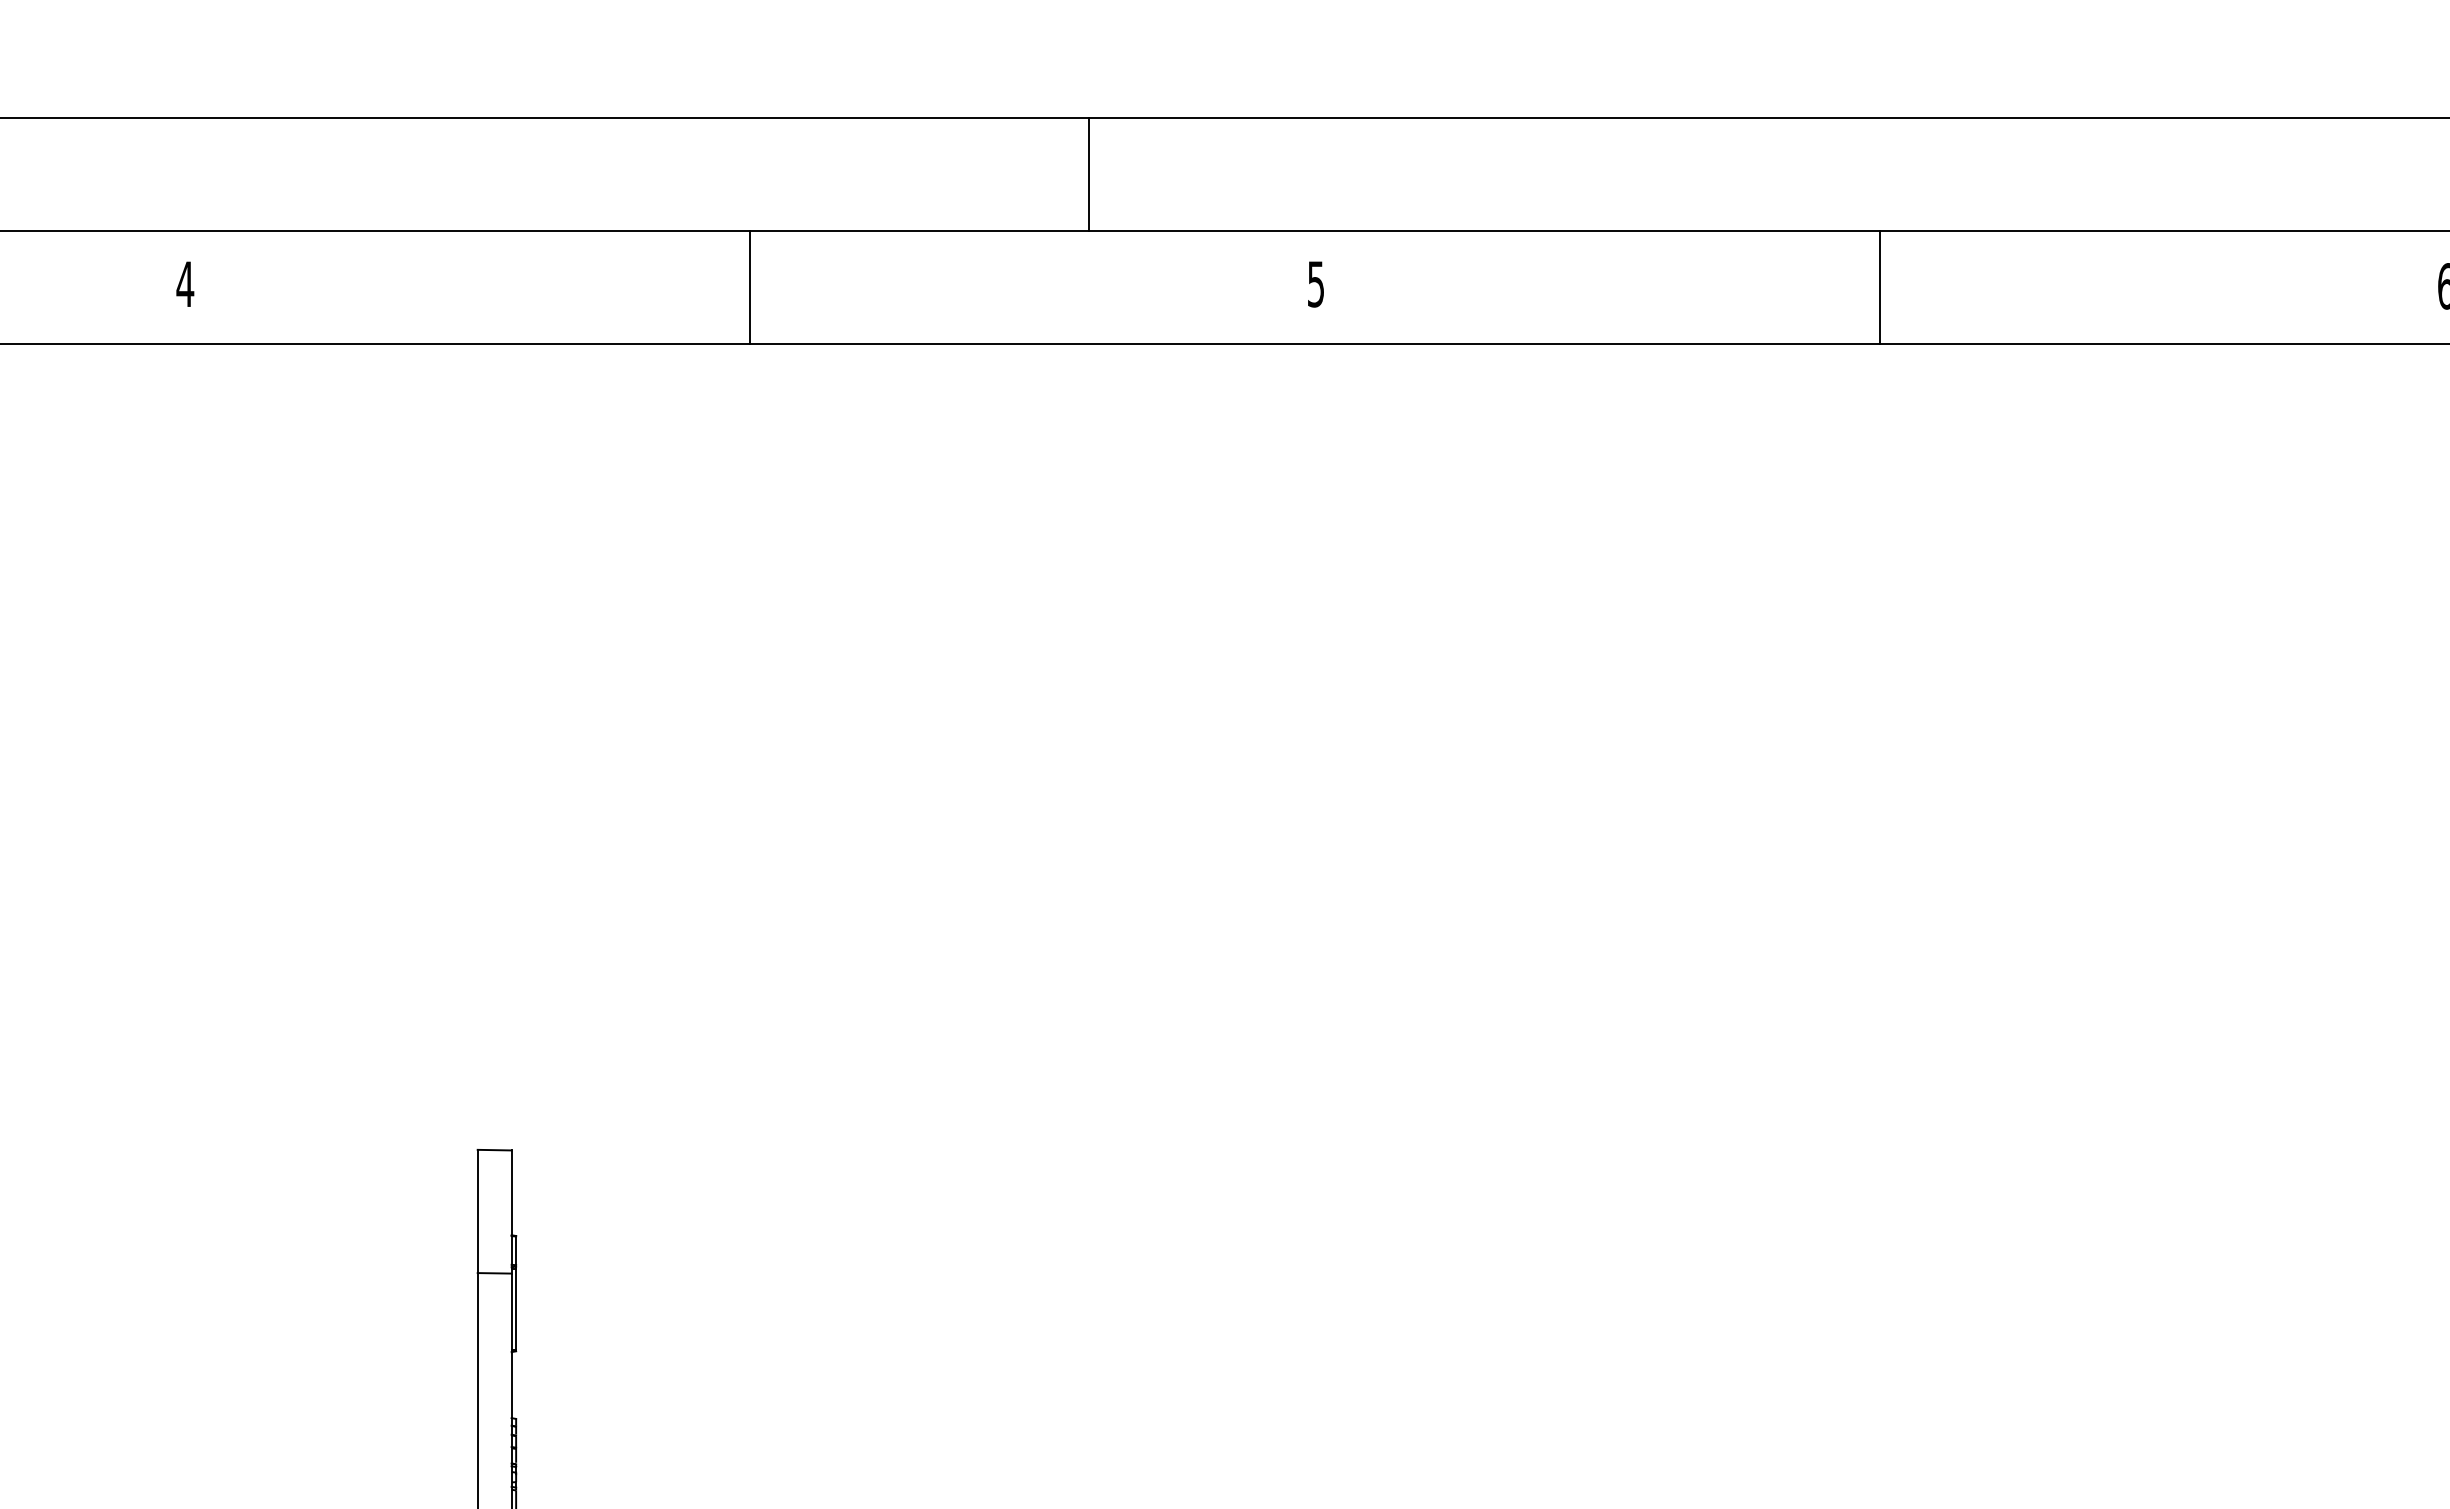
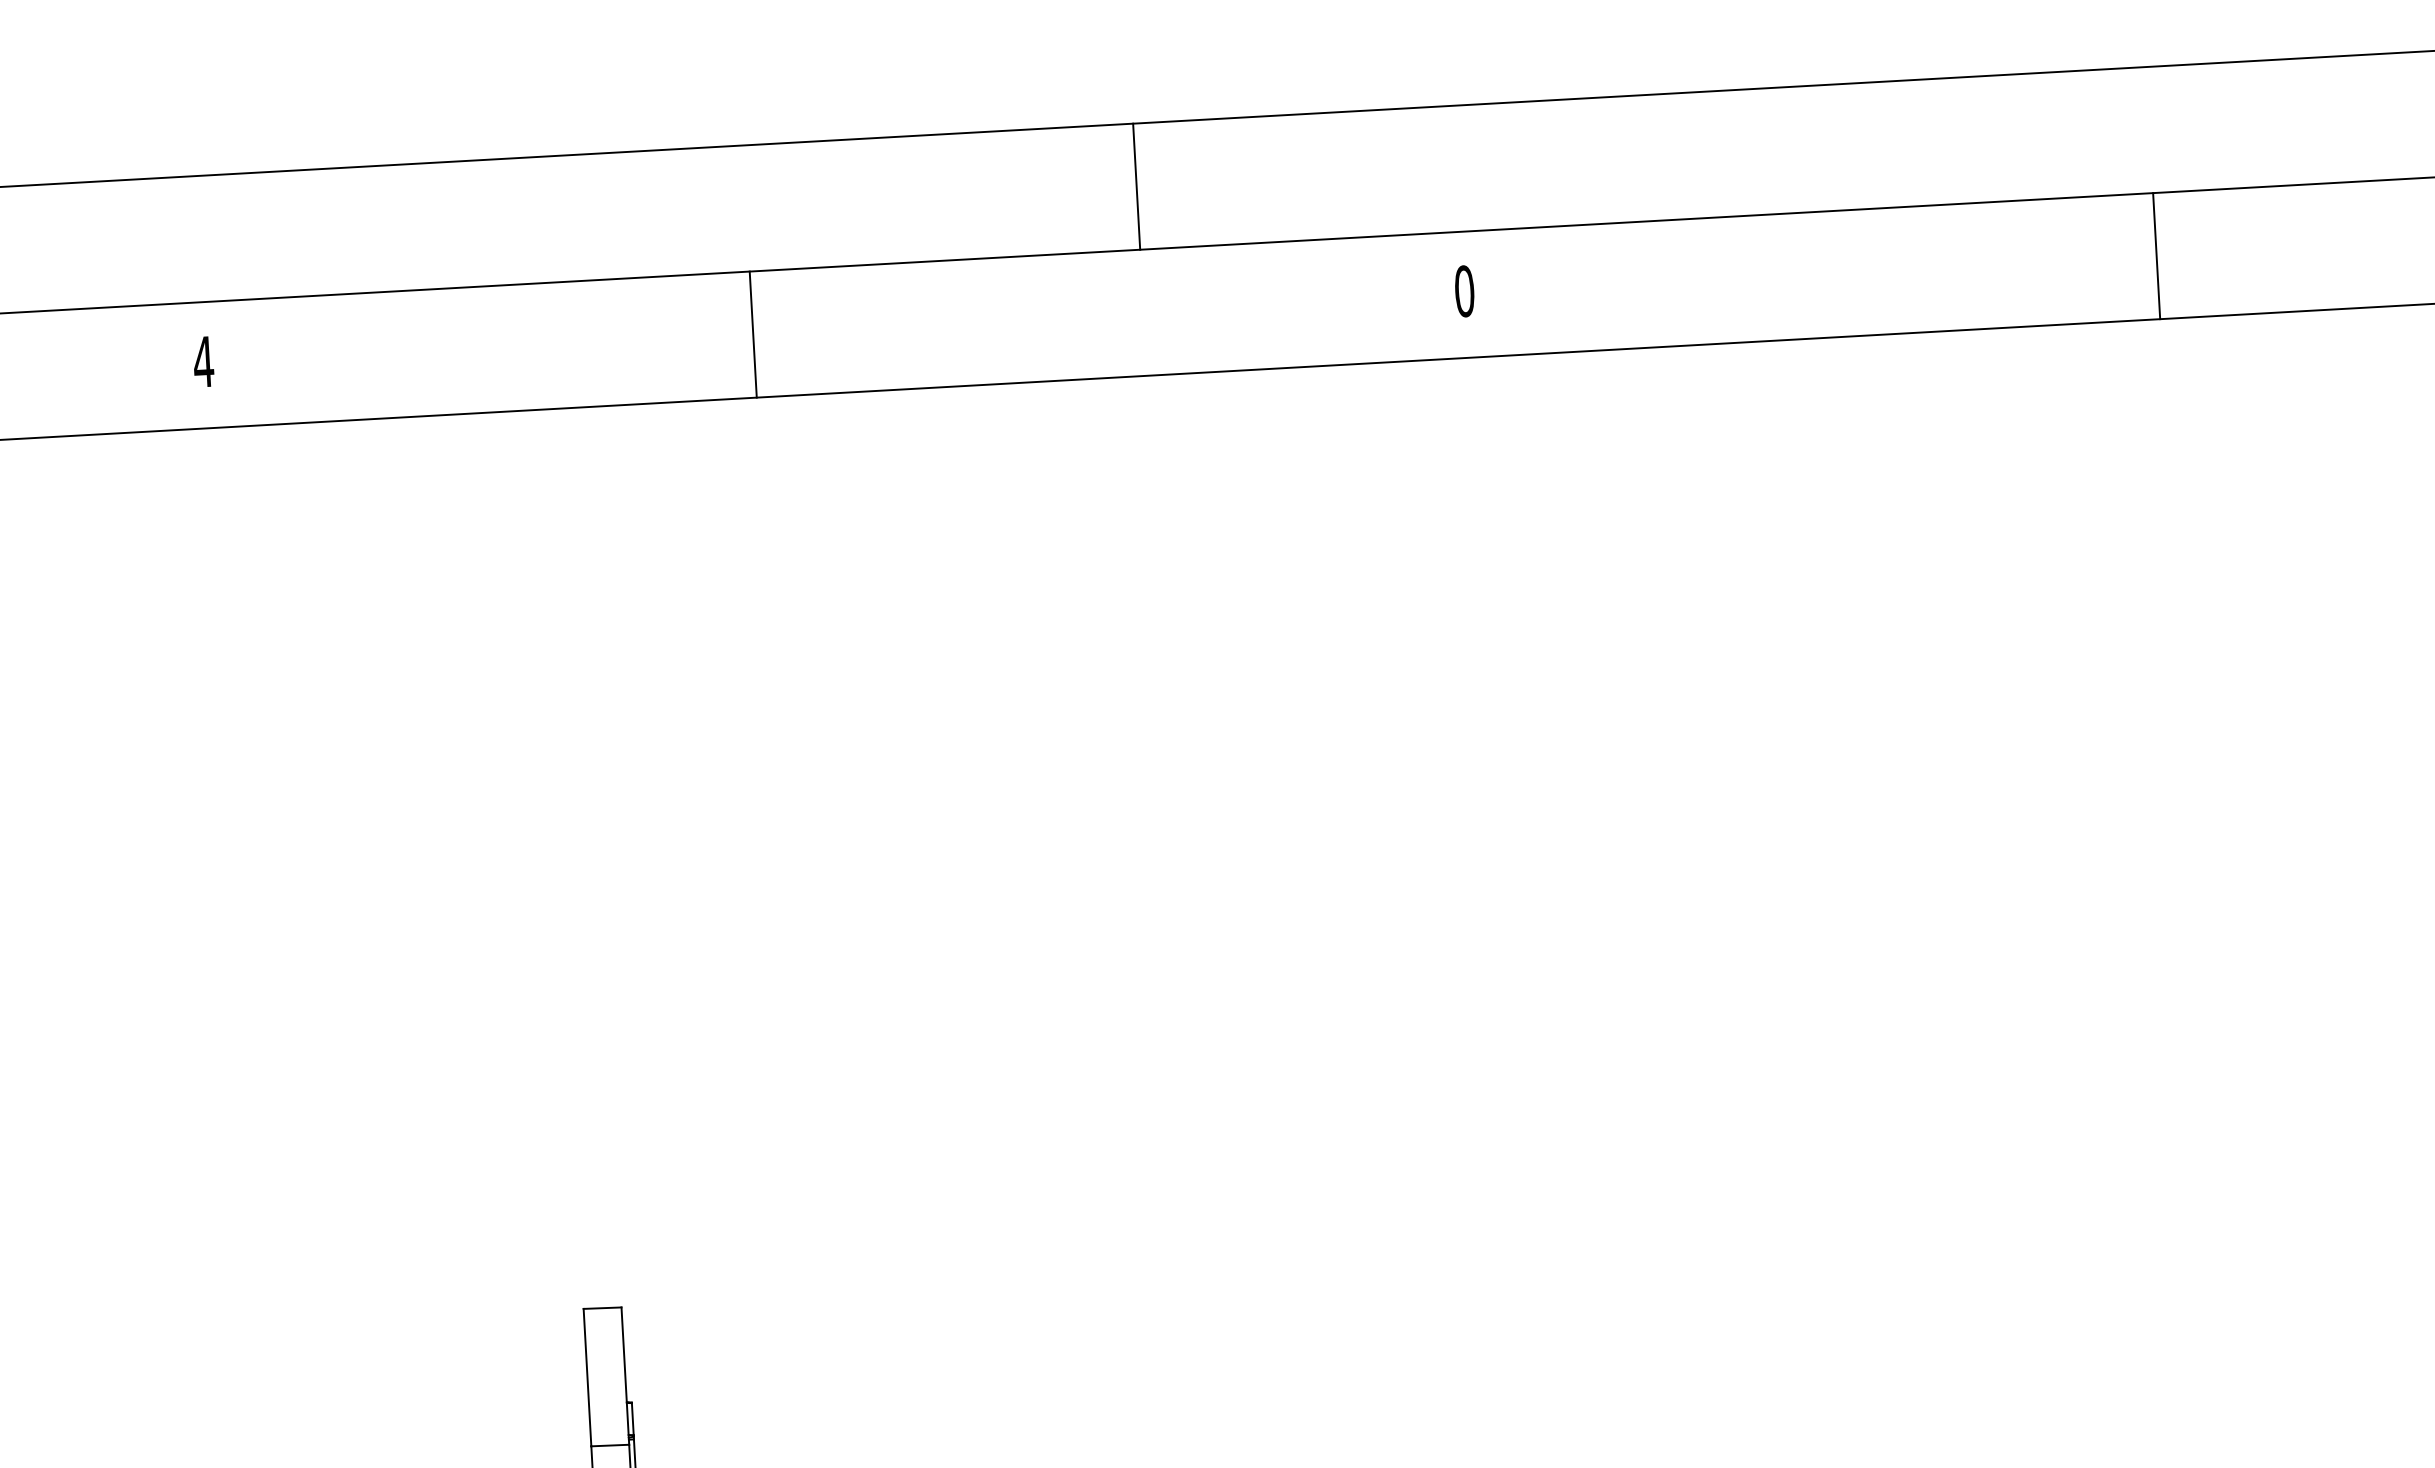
line: (1089, 173) -> (1137, 185), moved
text: (1315, 283) -> (1463, 290), 5 -> 0
line: (750, 286) -> (753, 333), moved
line: (1880, 286) -> (2156, 255), moved

